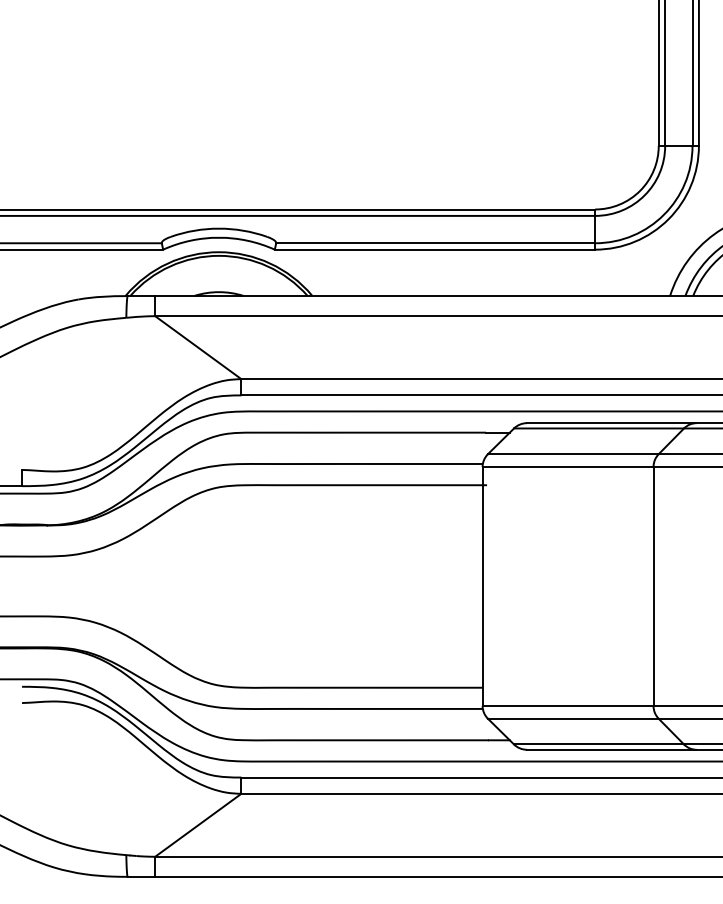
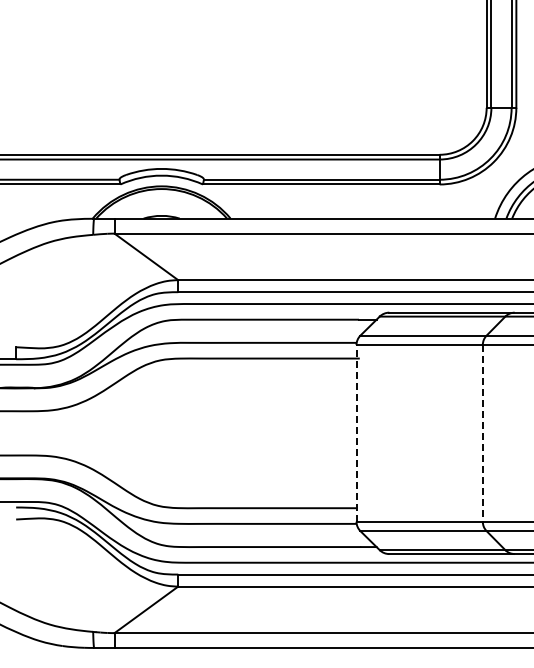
line: (482, 585) -> (356, 432), solid -> dashed
line: (653, 586) -> (482, 433), solid -> dashed

